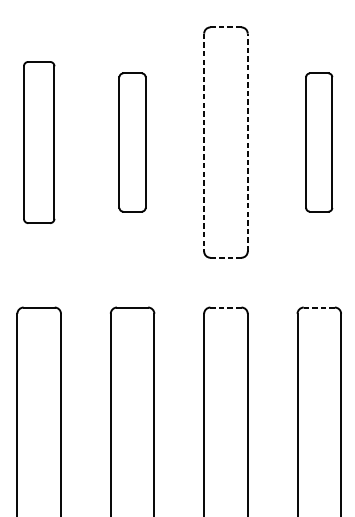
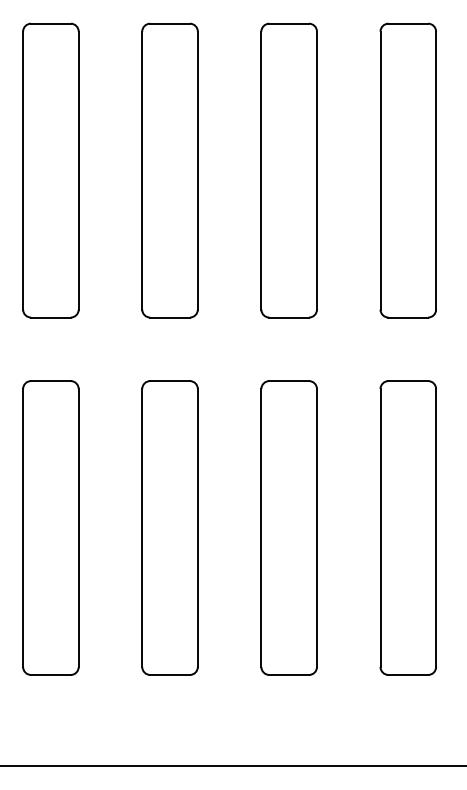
line: (226, 27) -> (289, 23), dashed -> solid
part: (38, 142) -> (50, 170), size x1.43
part: (132, 142) -> (169, 170), size x1.67
line: (204, 142) -> (261, 170), dashed -> solid
line: (247, 142) -> (316, 170), dashed -> solid
part: (318, 142) -> (407, 170), size x1.67
line: (226, 257) -> (289, 317), dashed -> solid
line: (226, 307) -> (289, 381), dashed -> solid
line: (319, 307) -> (408, 381), dashed -> solid

